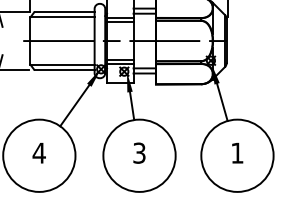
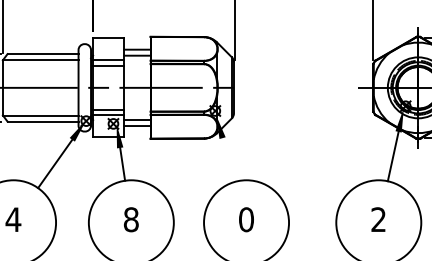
line: (222, 101) -> (228, 159), removed
text: (138, 152) -> (130, 219), 3 -> 8
text: (237, 152) -> (246, 219), 1 -> 0

